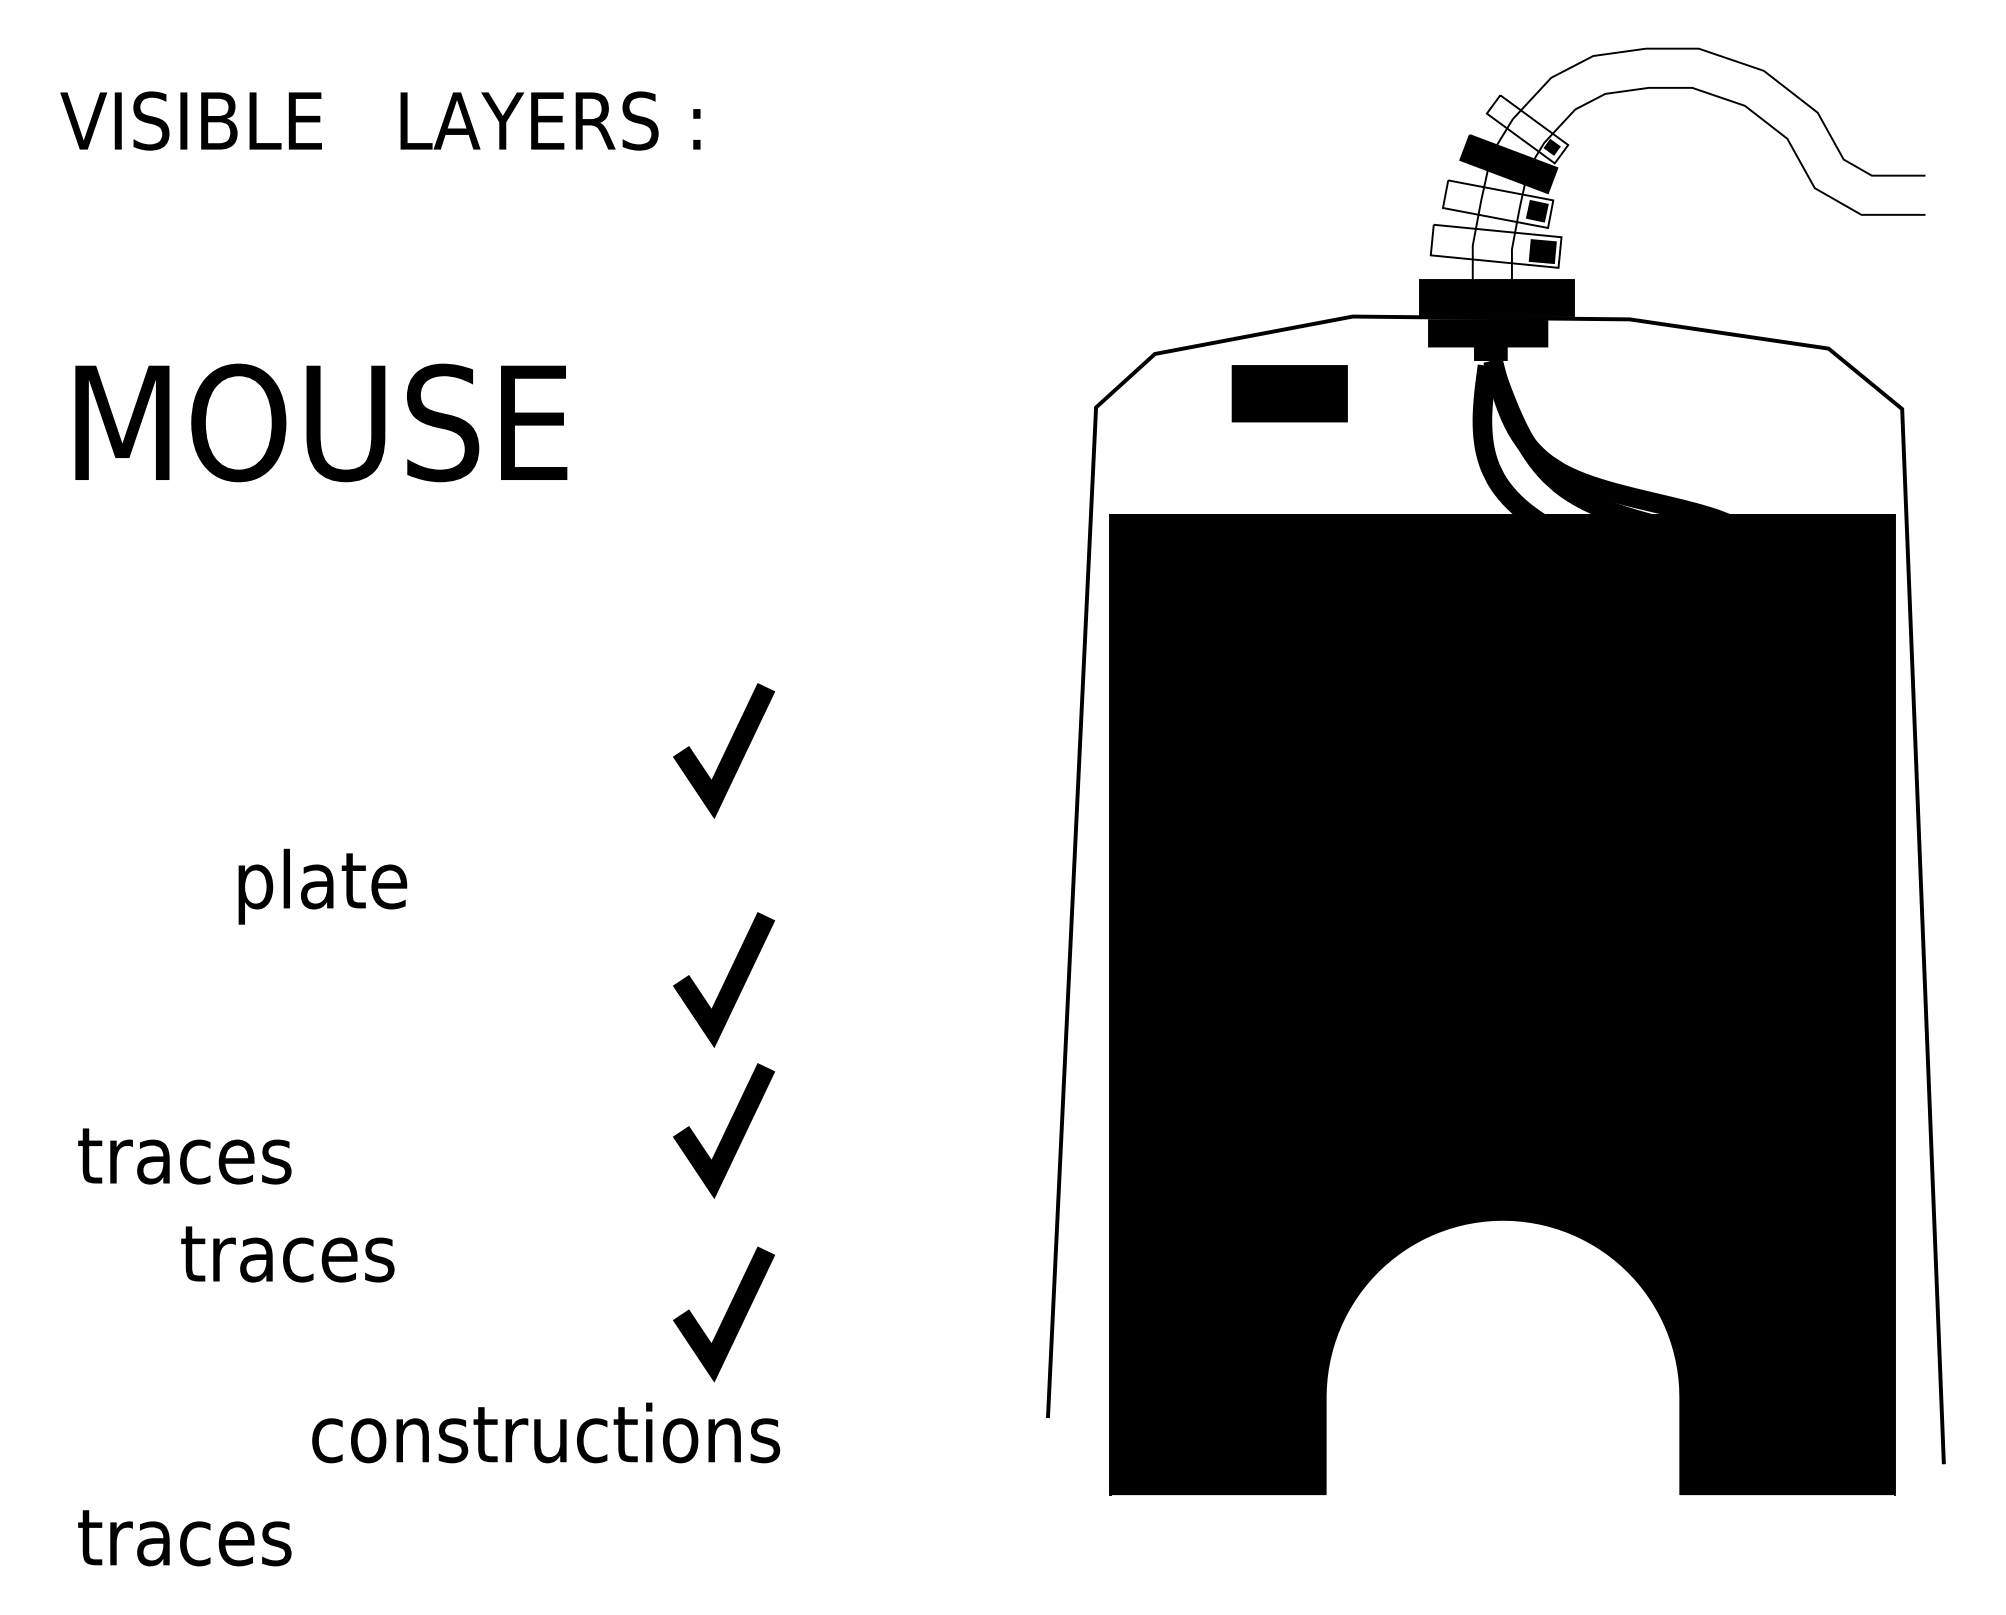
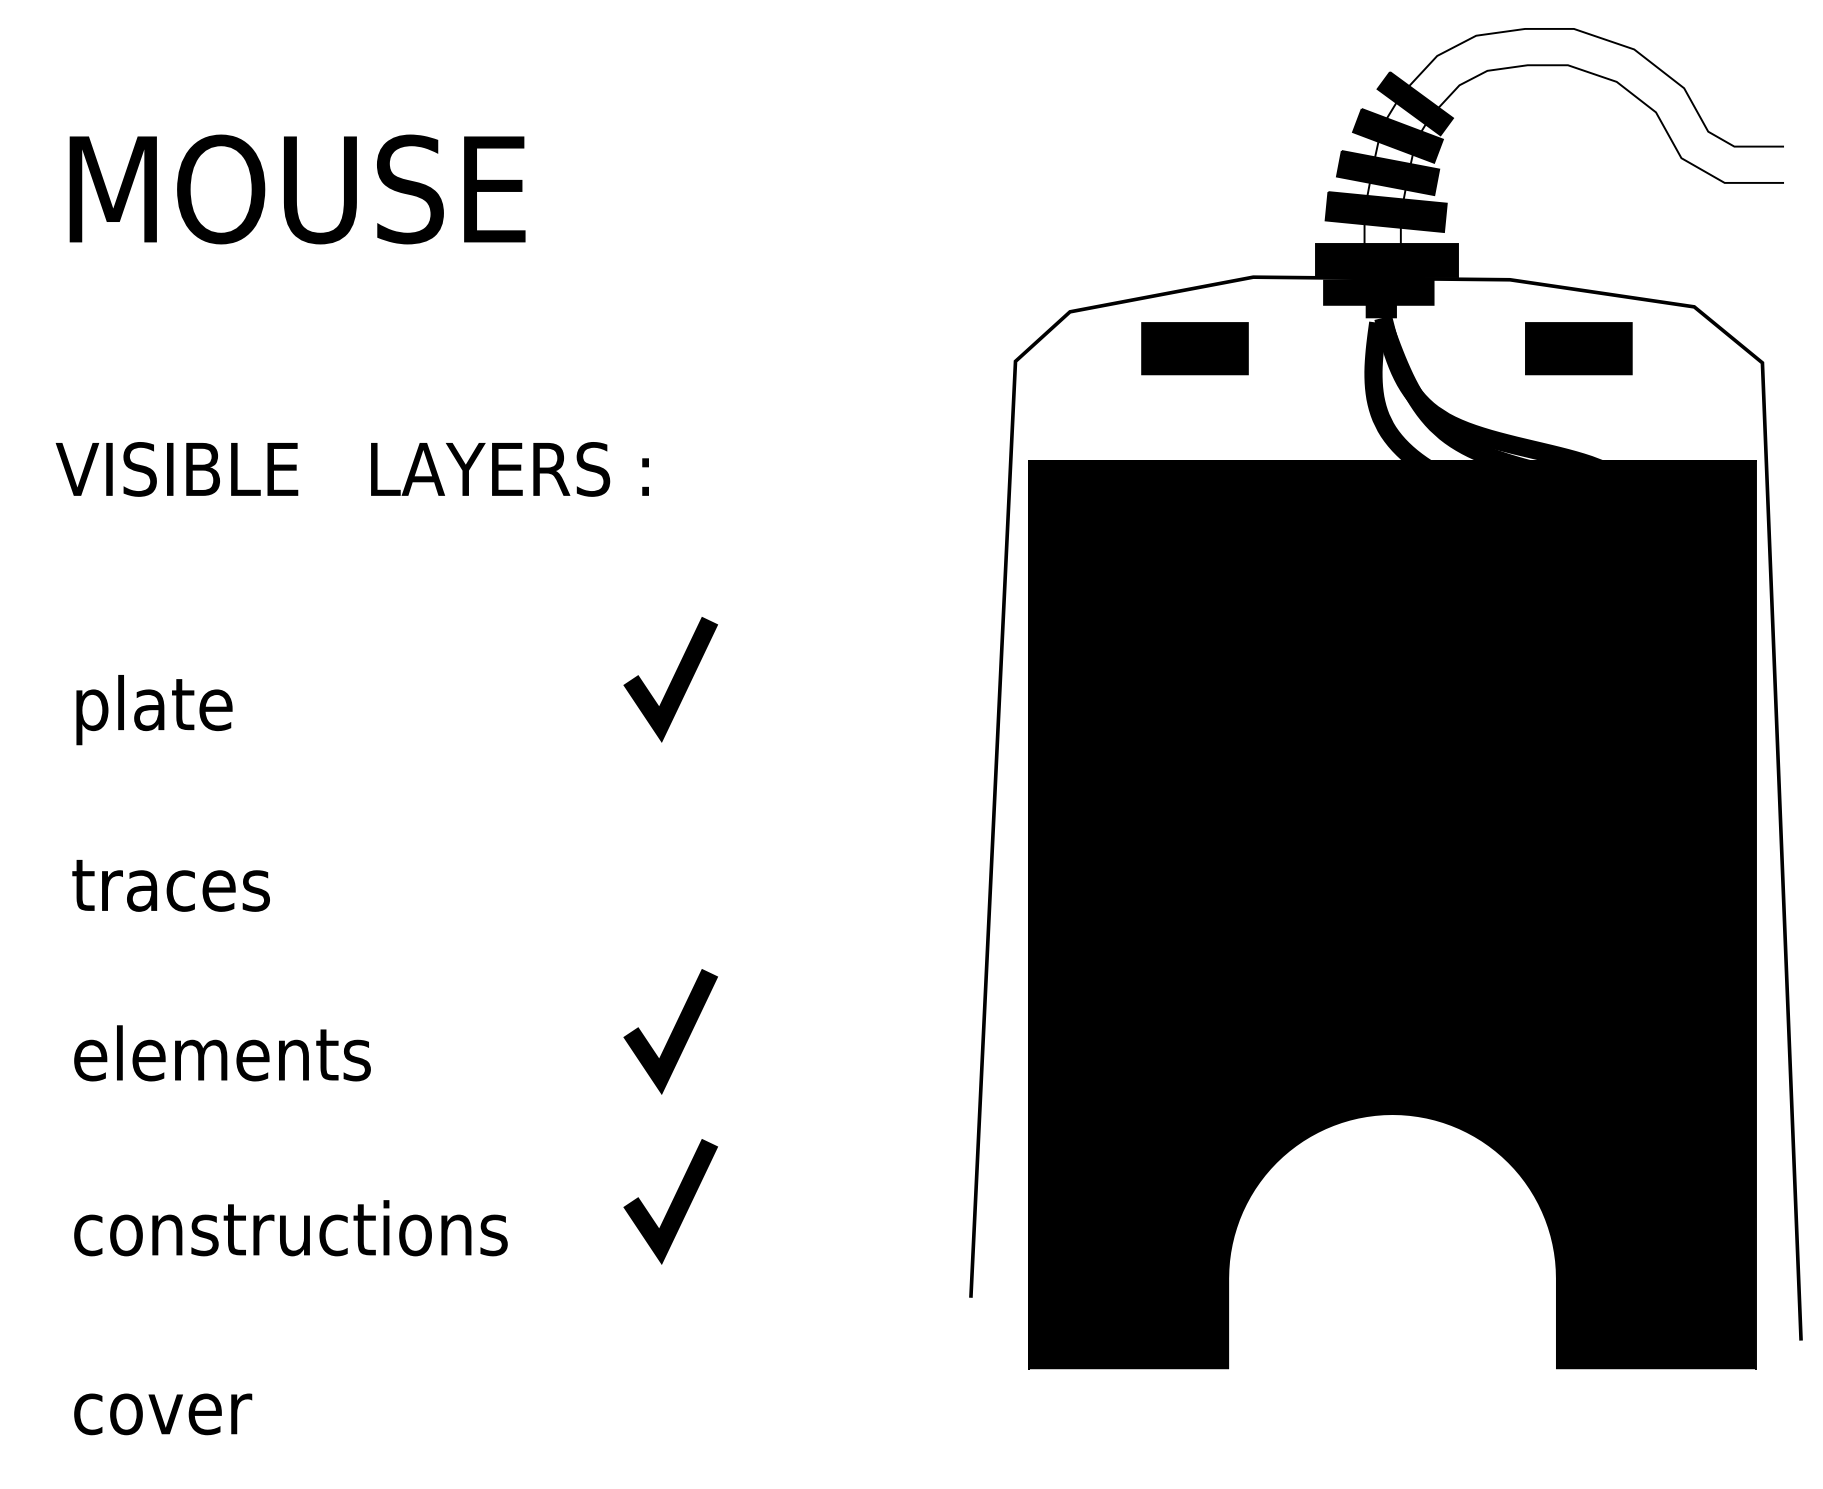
text: (380, 120) -> (352, 468), moved
fill: (1527, 129) -> (1415, 103), added
fill: (1497, 203) -> (1387, 172), added
fill: (1495, 245) -> (1385, 211), added
part: (1704, 393) -> (1579, 348), added
text: (321, 422) -> (297, 189), moved
text: (322, 886) -> (154, 709), moved
line: (725, 979) -> (672, 891), removed
text: (239, 1154) -> (221, 1053), traces -> elements
text: (287, 1254) -> (170, 885), moved
text: (546, 1432) -> (291, 1227), moved
text: (184, 1538) -> (170, 1409), traces -> cover

